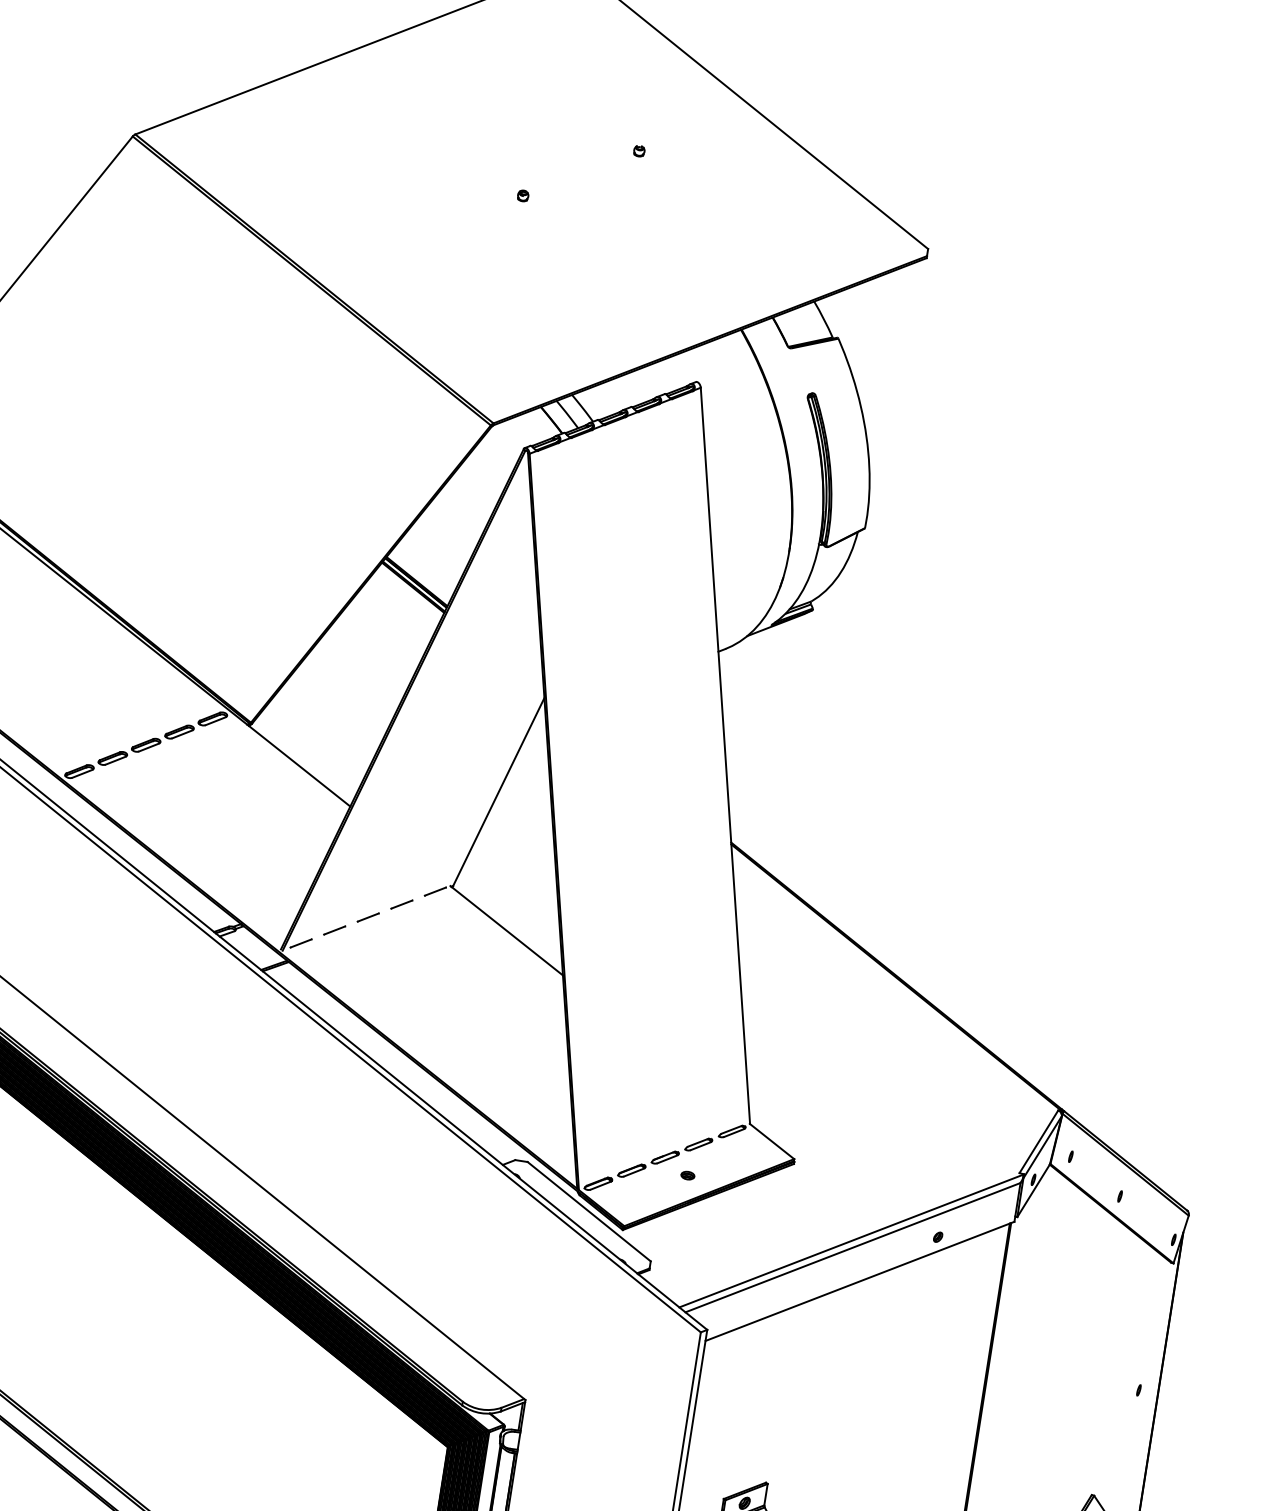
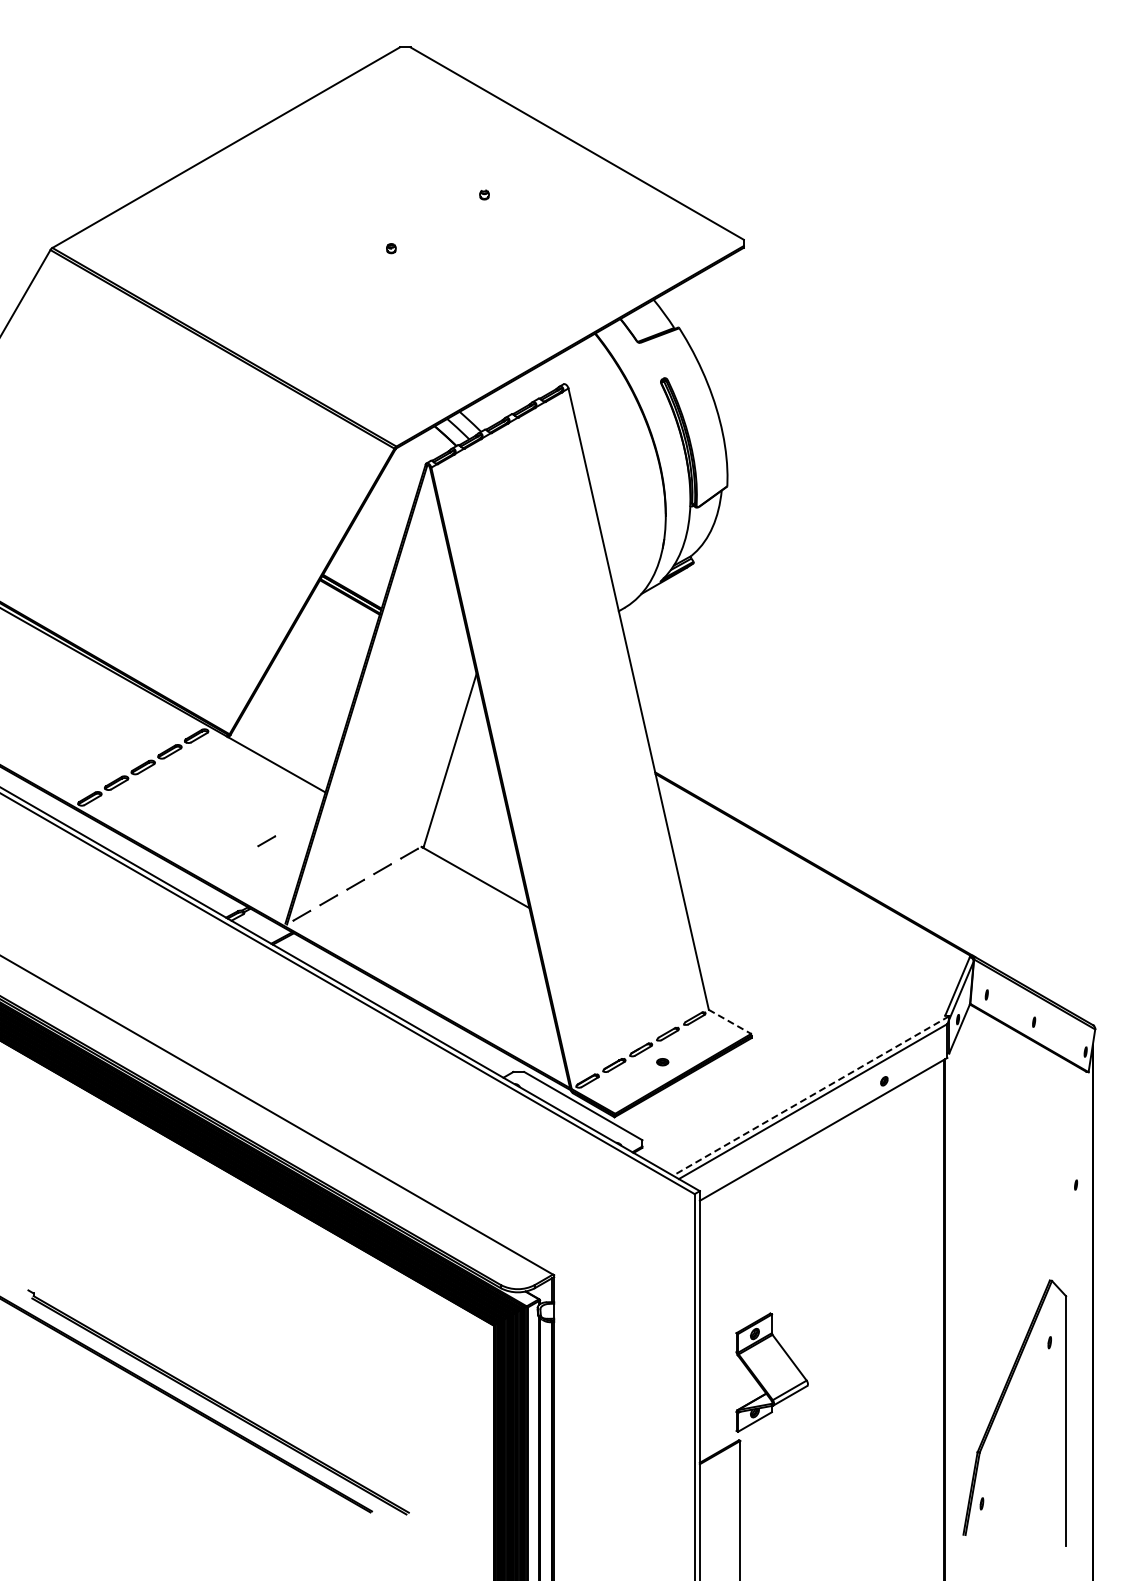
line: (273, 852) -> (266, 841), added
line: (772, 1142) -> (730, 1022), solid -> dashed
line: (850, 1241) -> (810, 1096), solid -> dashed

